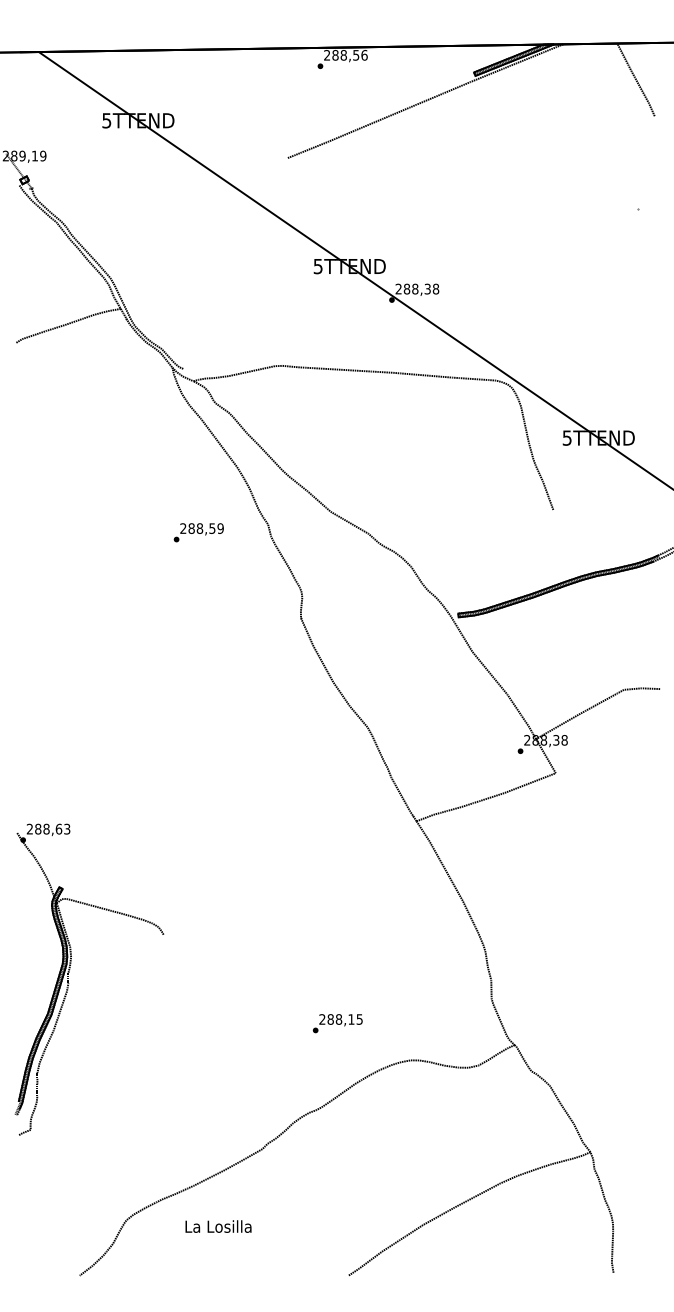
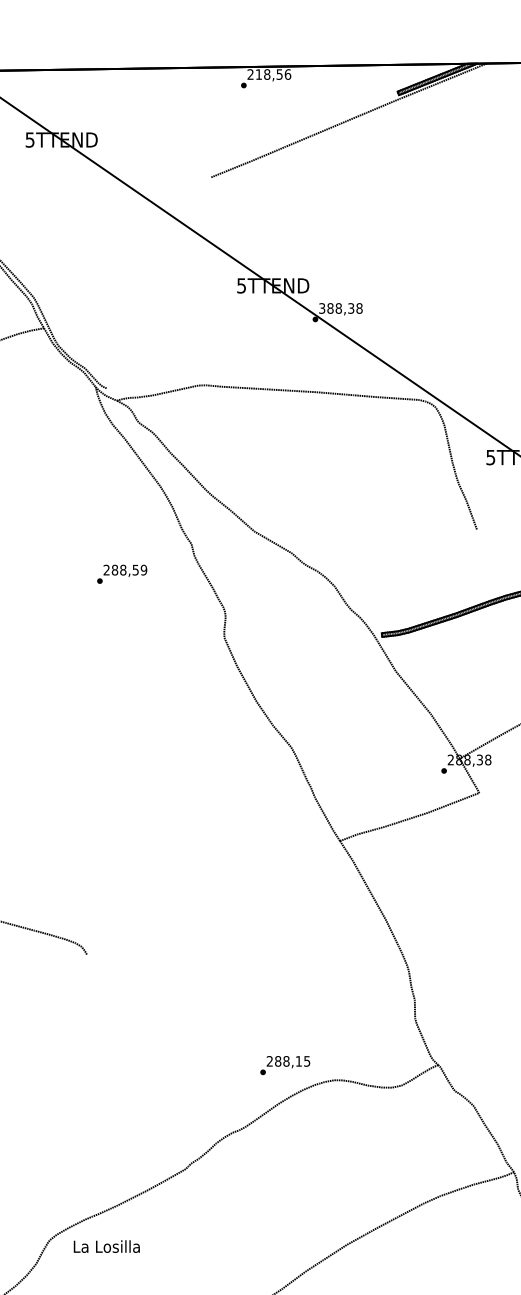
text: (335, 55) -> (258, 74), 288,56 -> 218,56
text: (398, 289) -> (321, 308), 288,38 -> 388,38
text: (198, 532) -> (121, 574), moved
text: (337, 1023) -> (284, 1065), moved
text: (218, 1226) -> (106, 1246), moved

